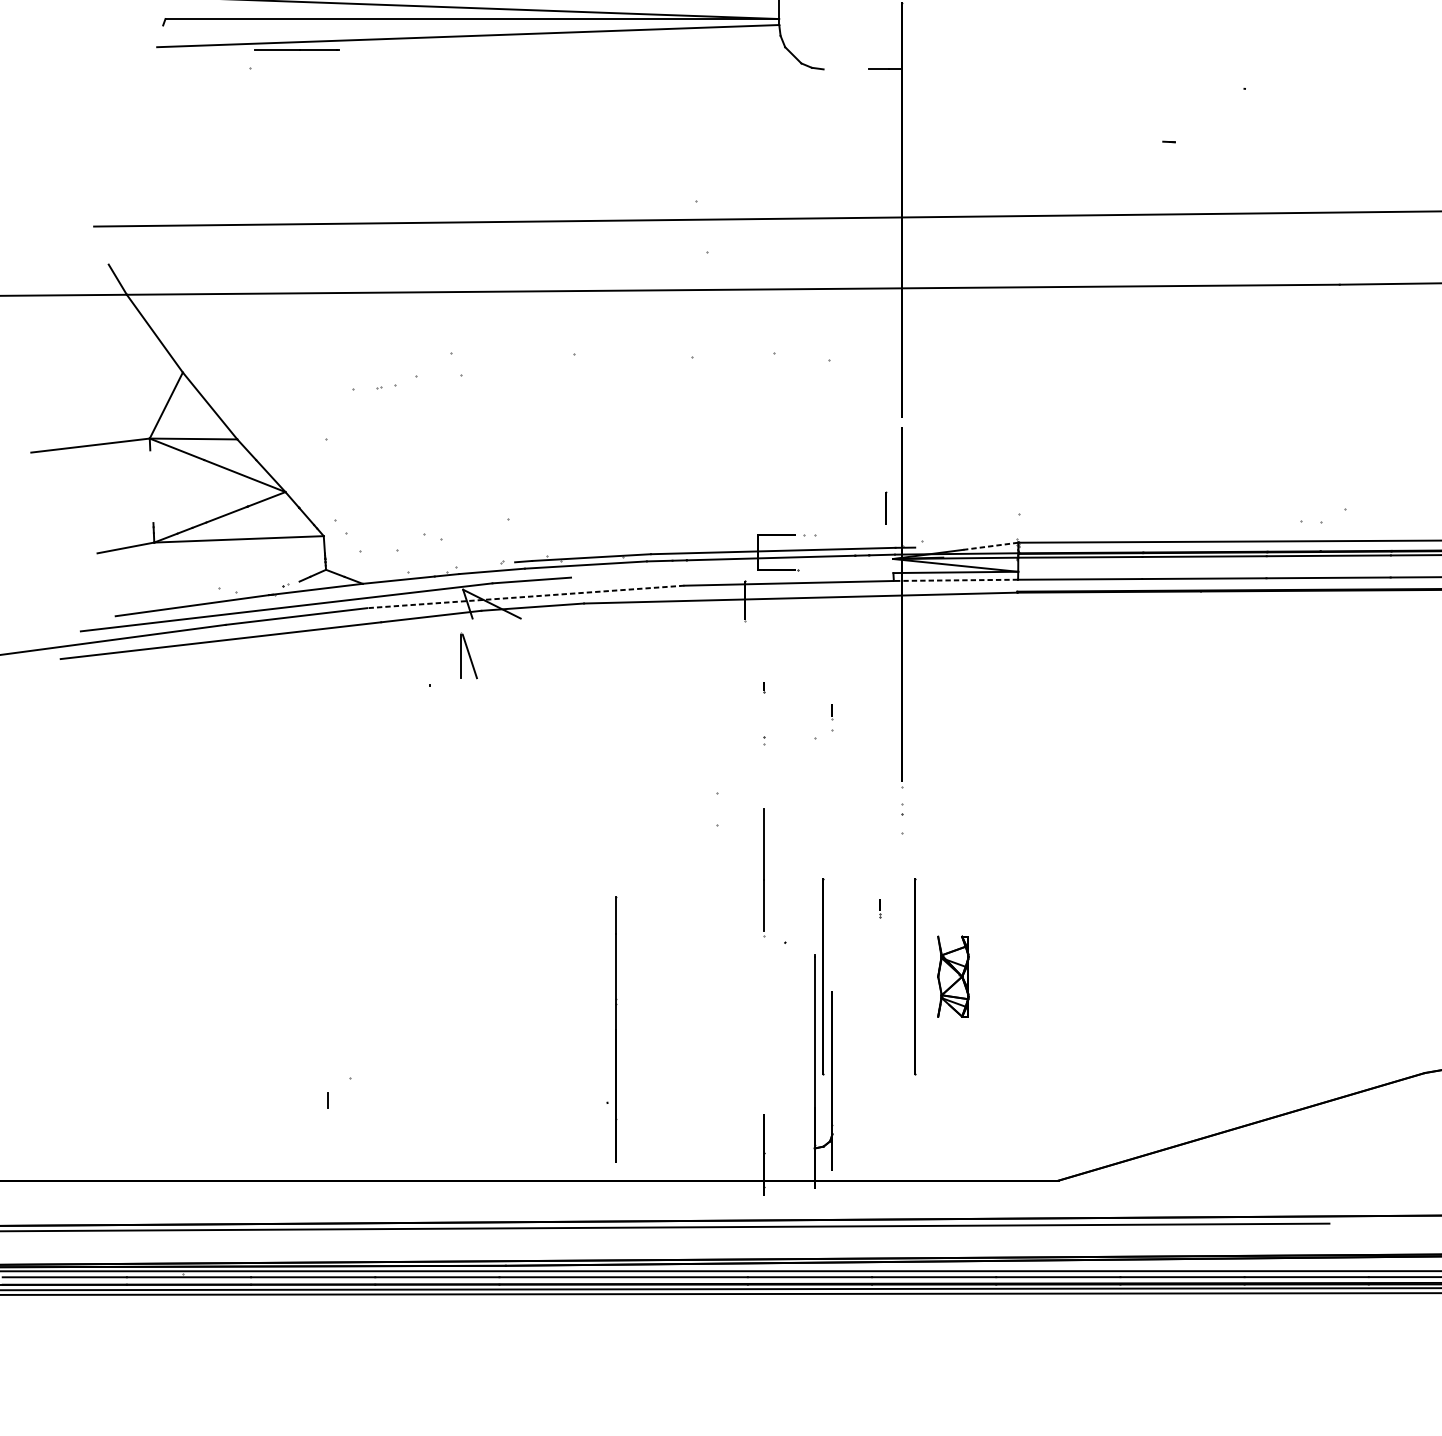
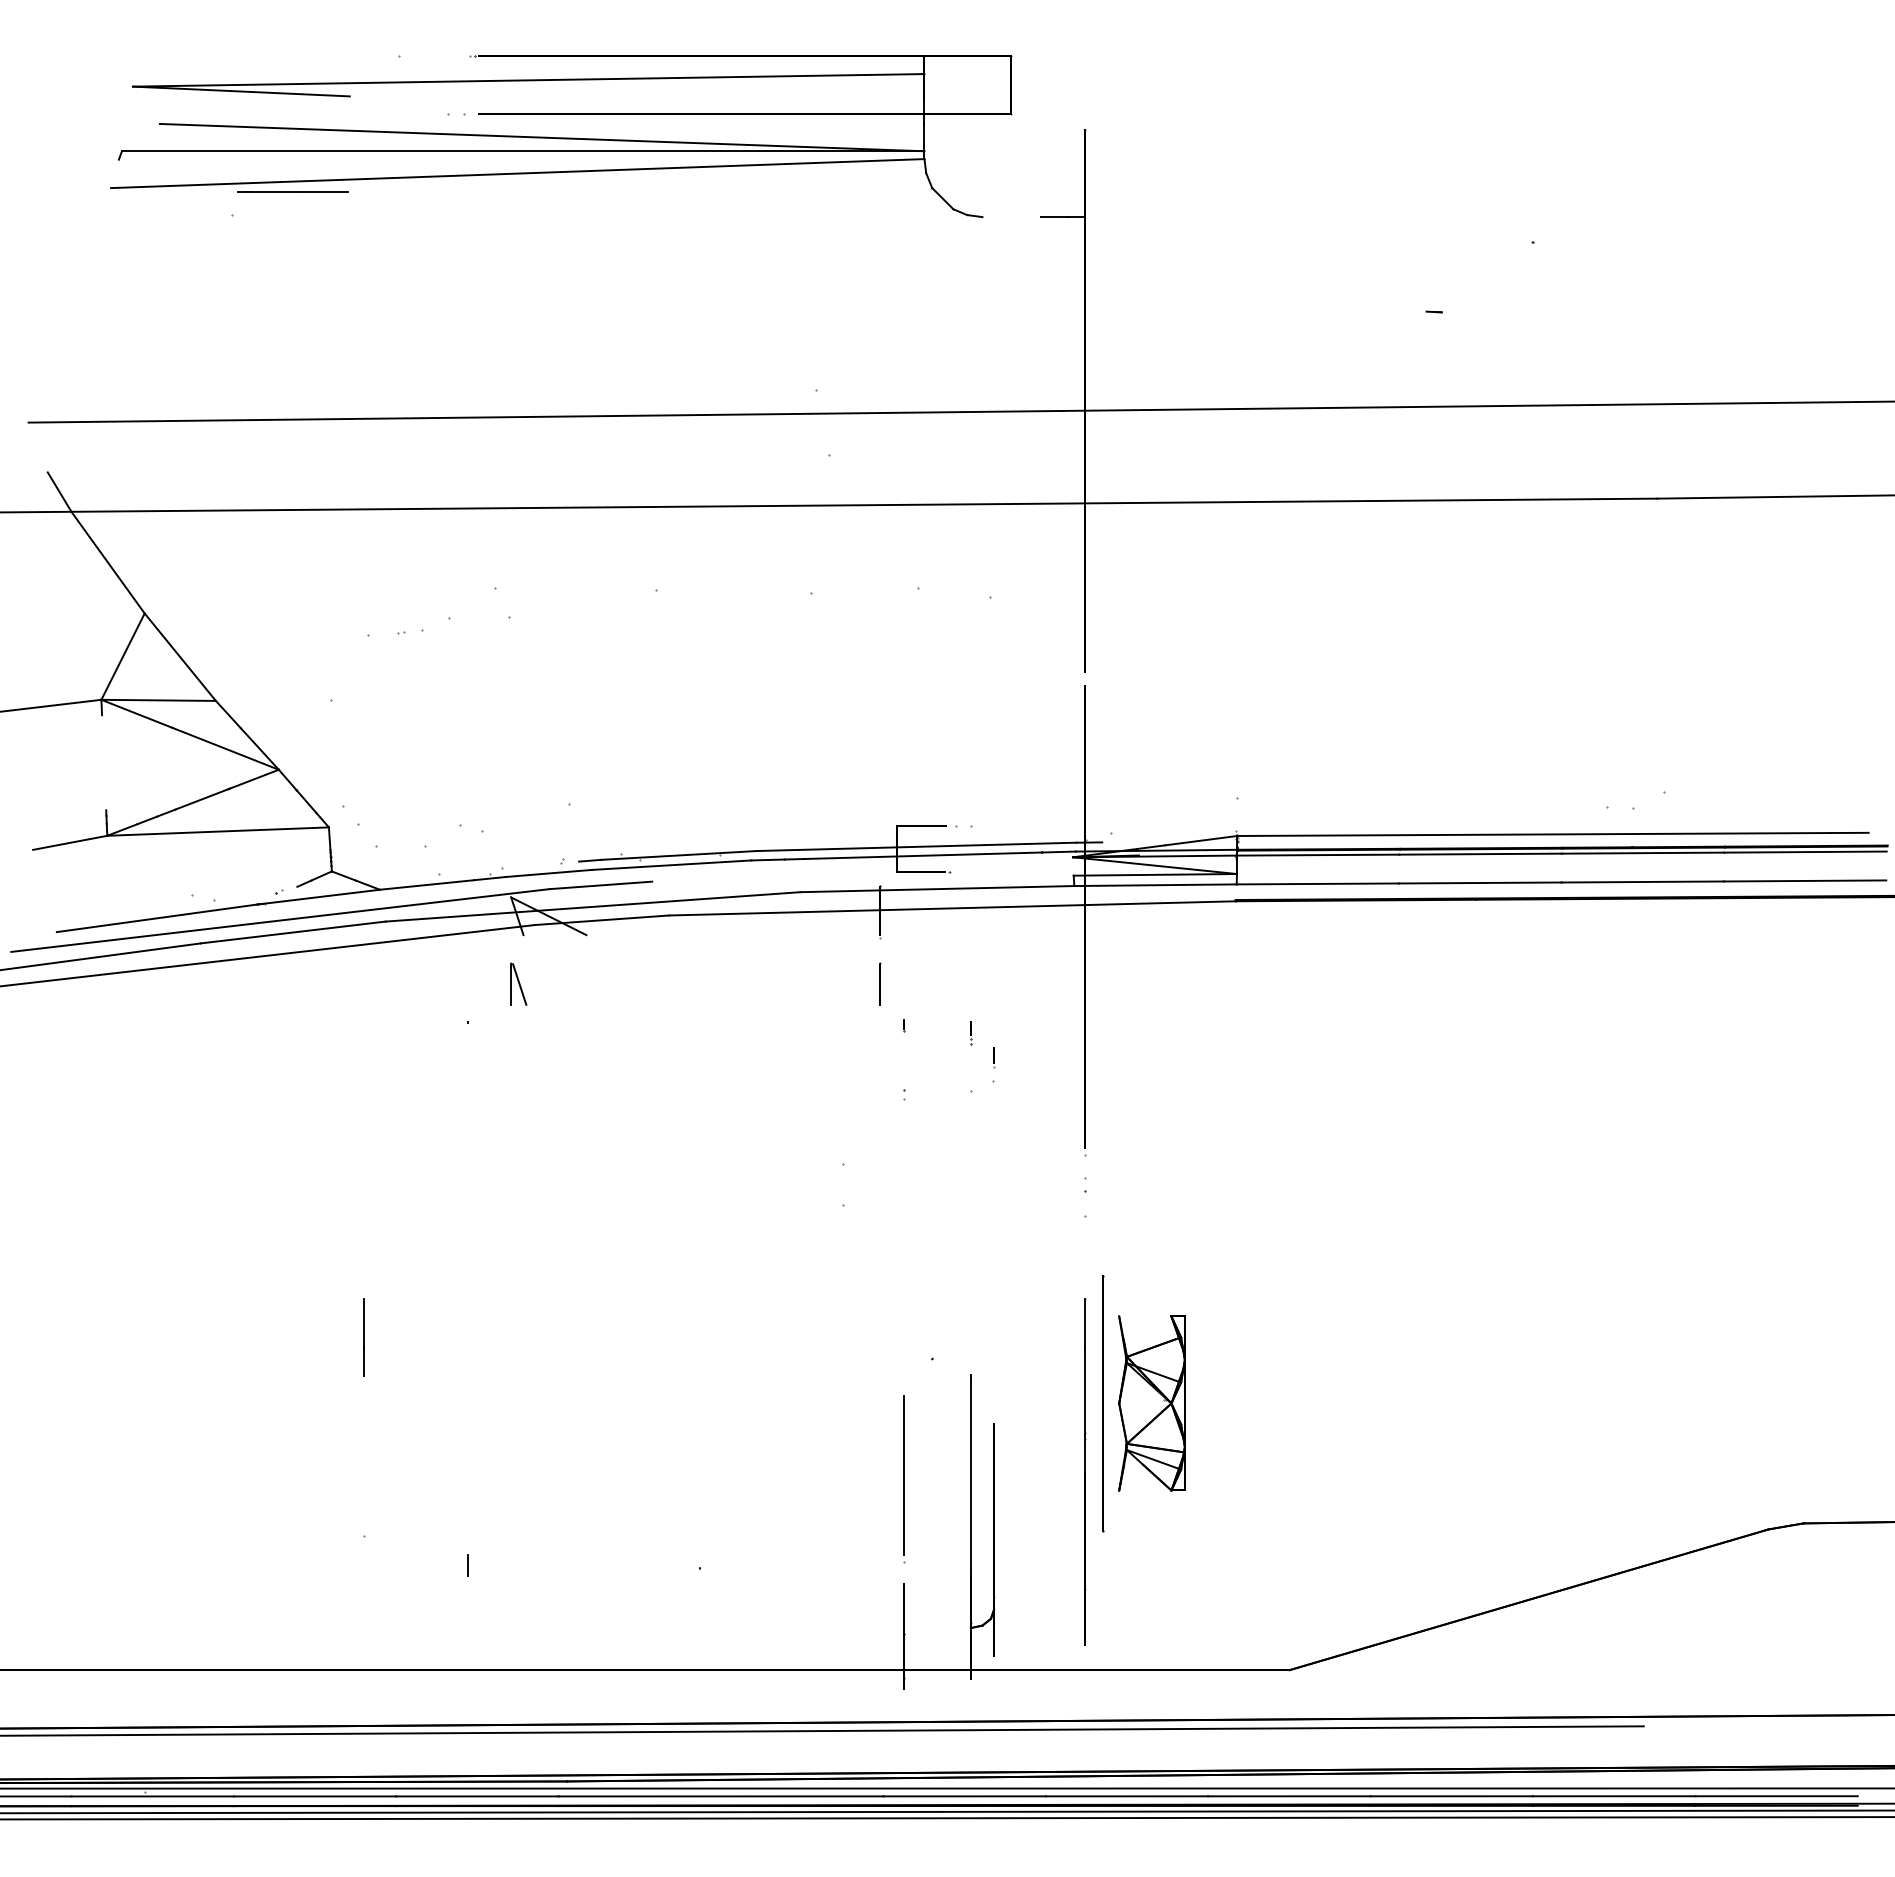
line: (886, 507) -> (880, 983), moved
line: (990, 546) -> (1200, 840), dashed -> solid
line: (955, 580) -> (1155, 885), dashed -> solid
line: (525, 596) -> (592, 906), dashed -> solid
part: (468, 655) -> (518, 983), size x0.71
line: (763, 872) -> (904, 1479), moved
part: (880, 909) -> (971, 1033), moved
line: (350, 926) -> (363, 1337), added
line: (823, 976) -> (982, 1403), removed
part: (952, 976) -> (1151, 1403), size x1.67
line: (616, 1028) -> (1085, 1471), moved
line: (328, 1100) -> (467, 1565), moved

